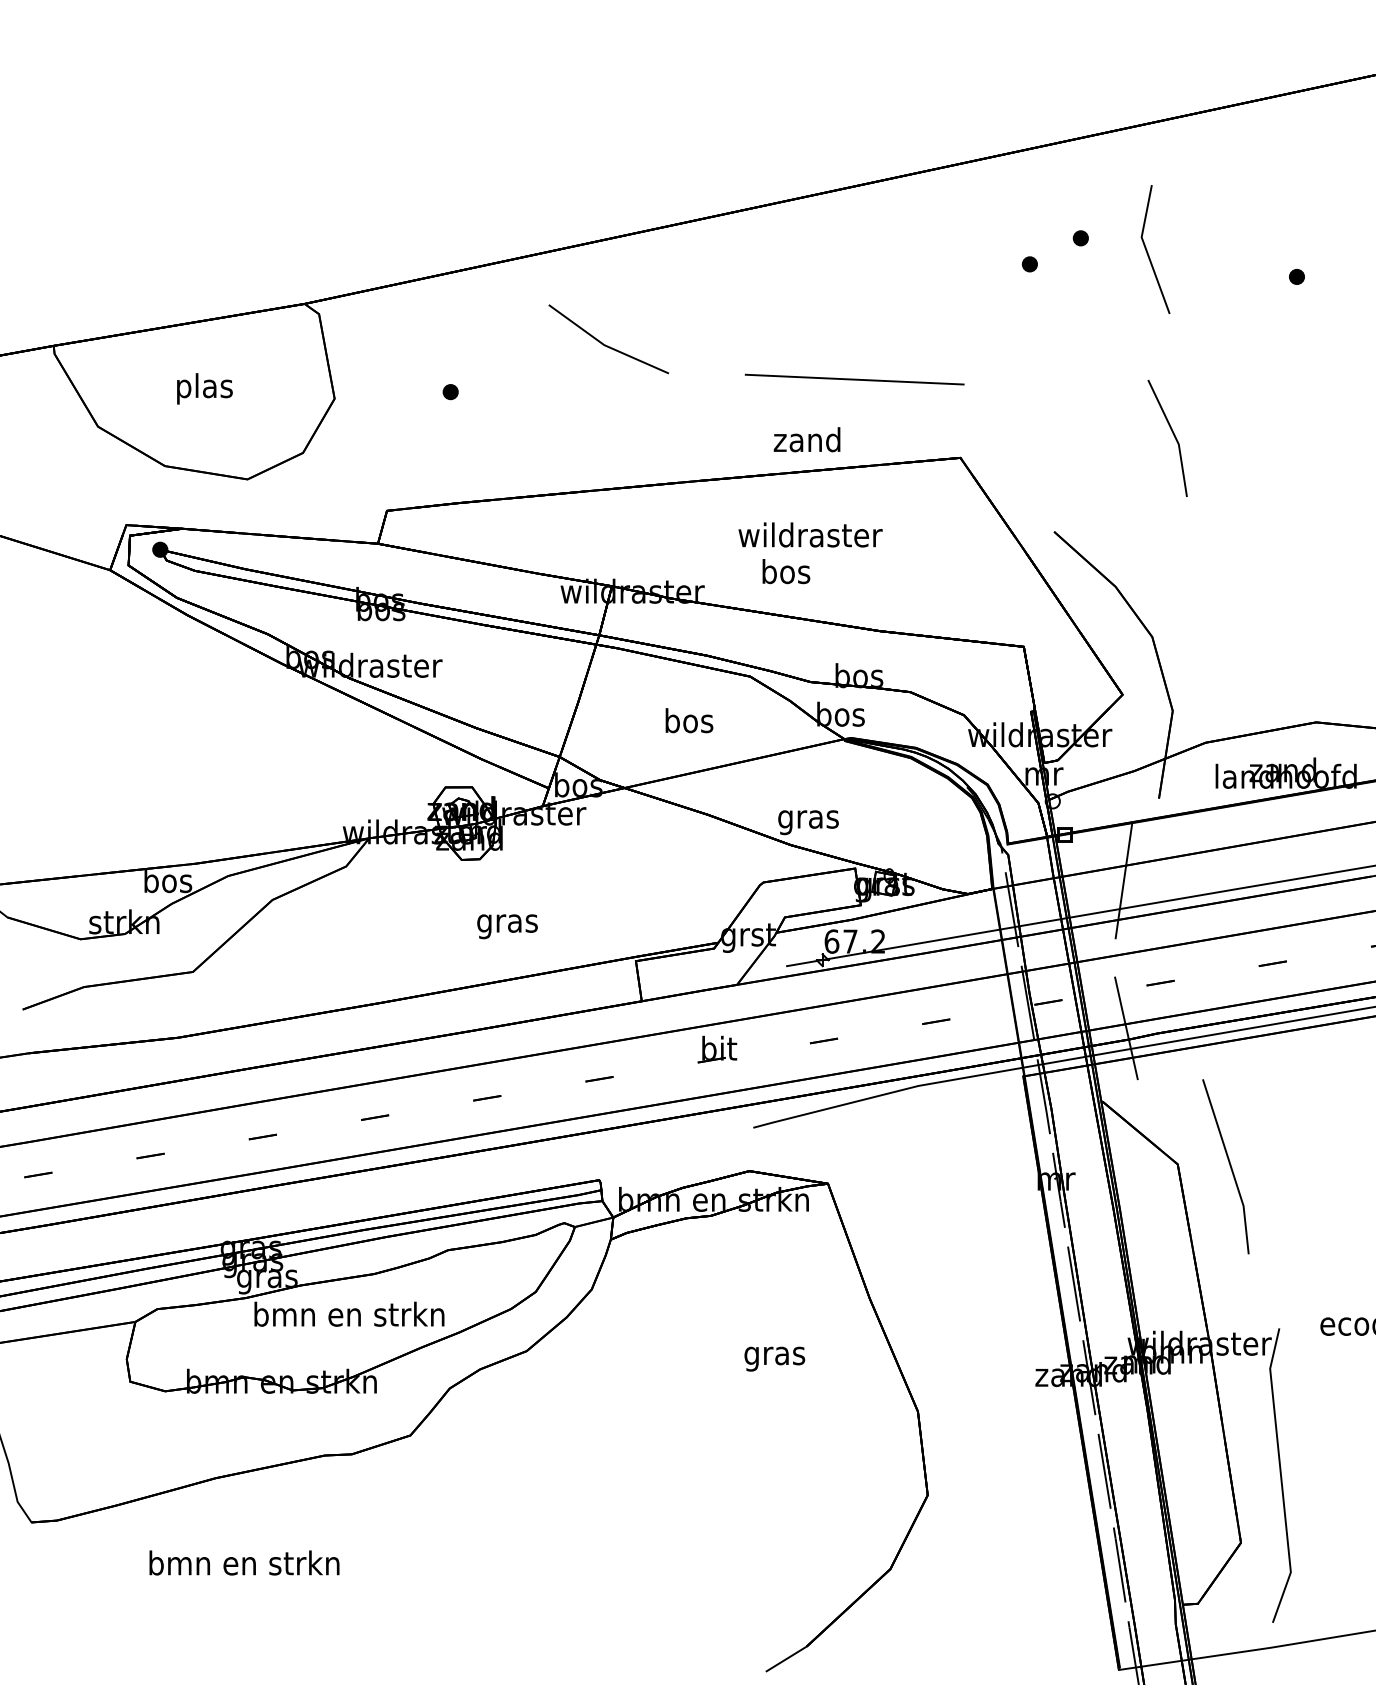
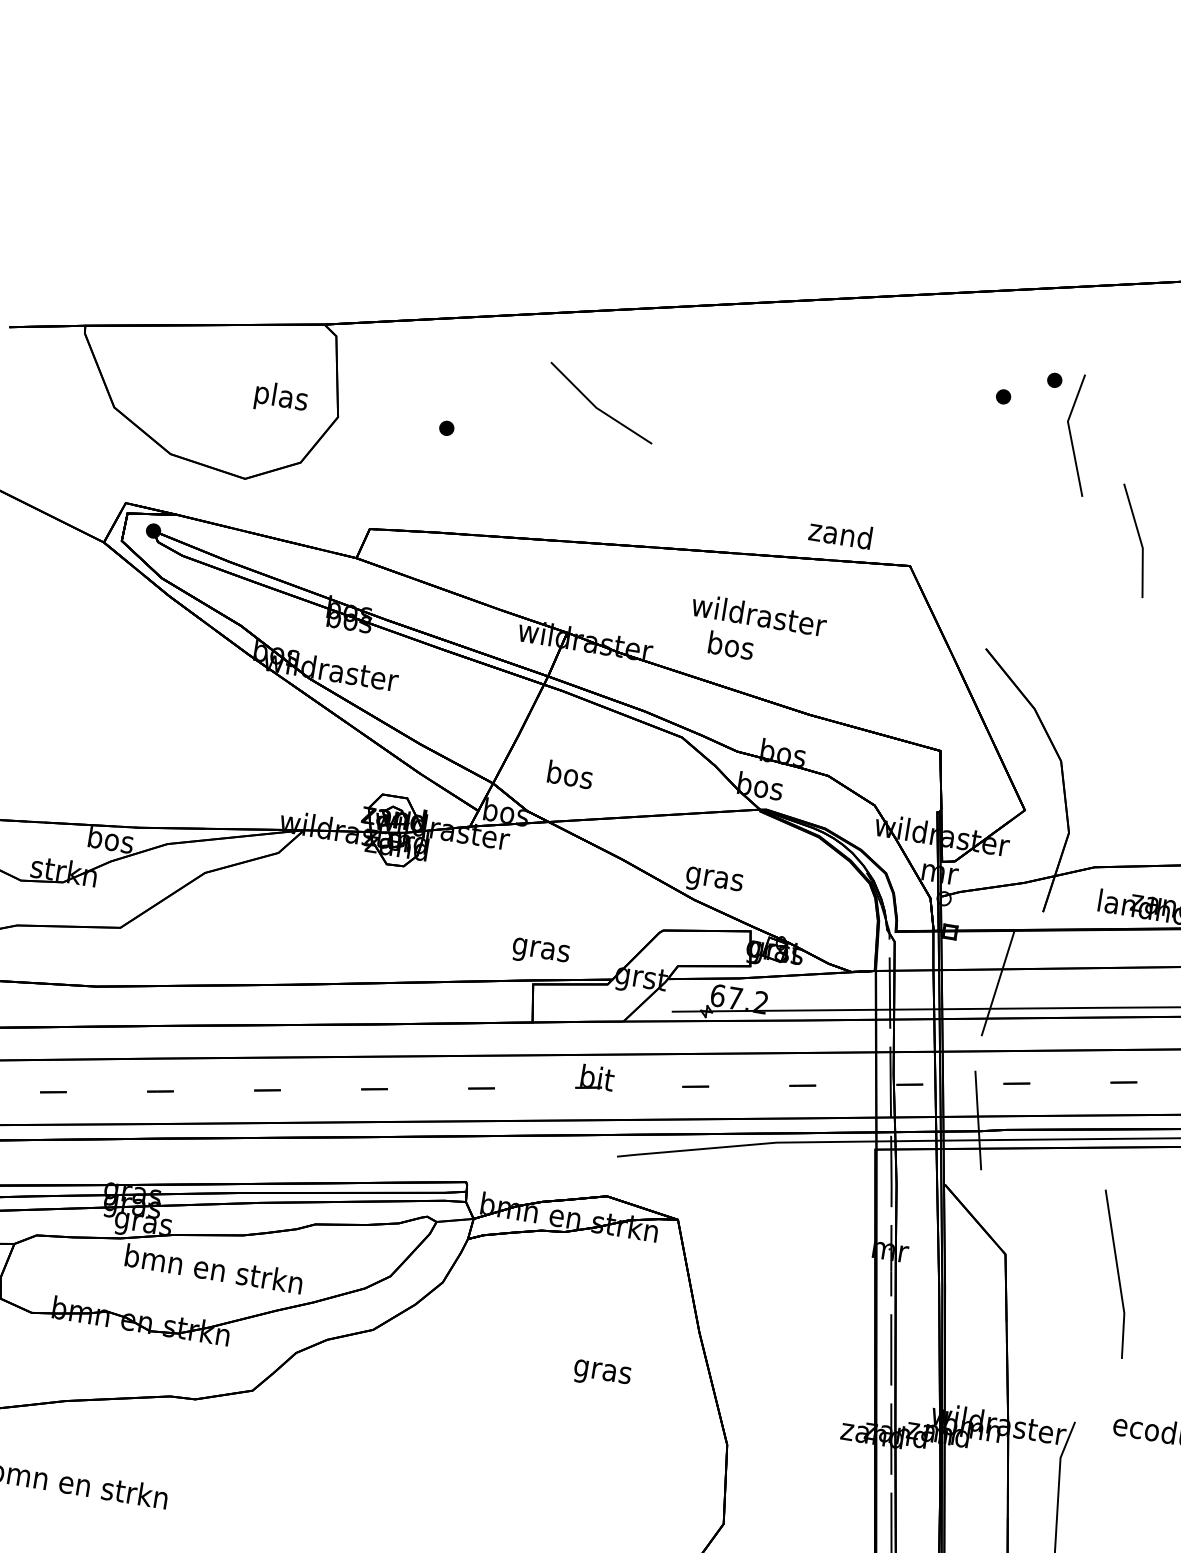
line: (1148, 252) -> (1071, 436), moved
line: (854, 379) -> (823, 477), removed
text: (204, 388) -> (281, 398), moved
line: (1173, 435) -> (1139, 538), moved
text: (806, 439) -> (840, 533), moved
text: (689, 720) -> (570, 774), moved
text: (507, 926) -> (540, 952), moved
line: (1229, 1165) -> (1117, 1273), moved

